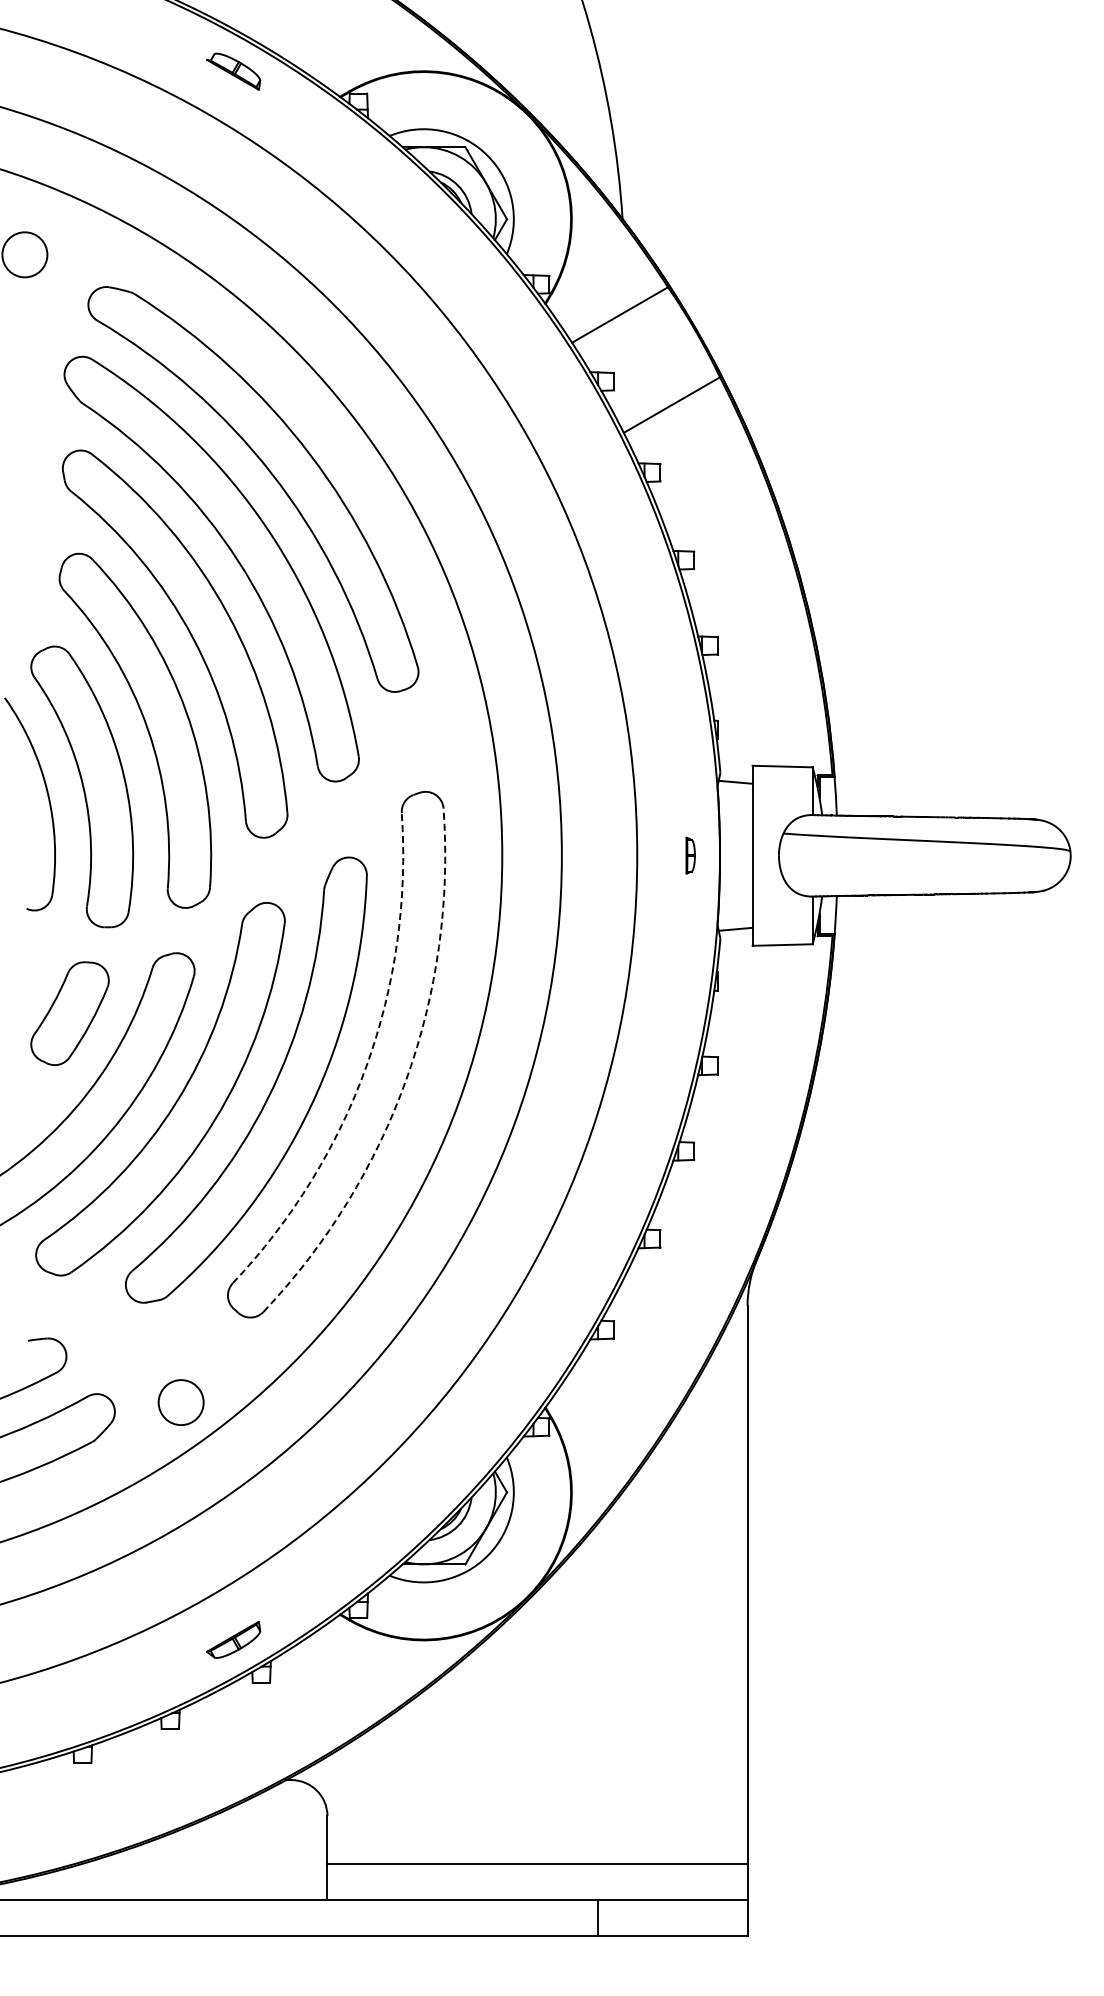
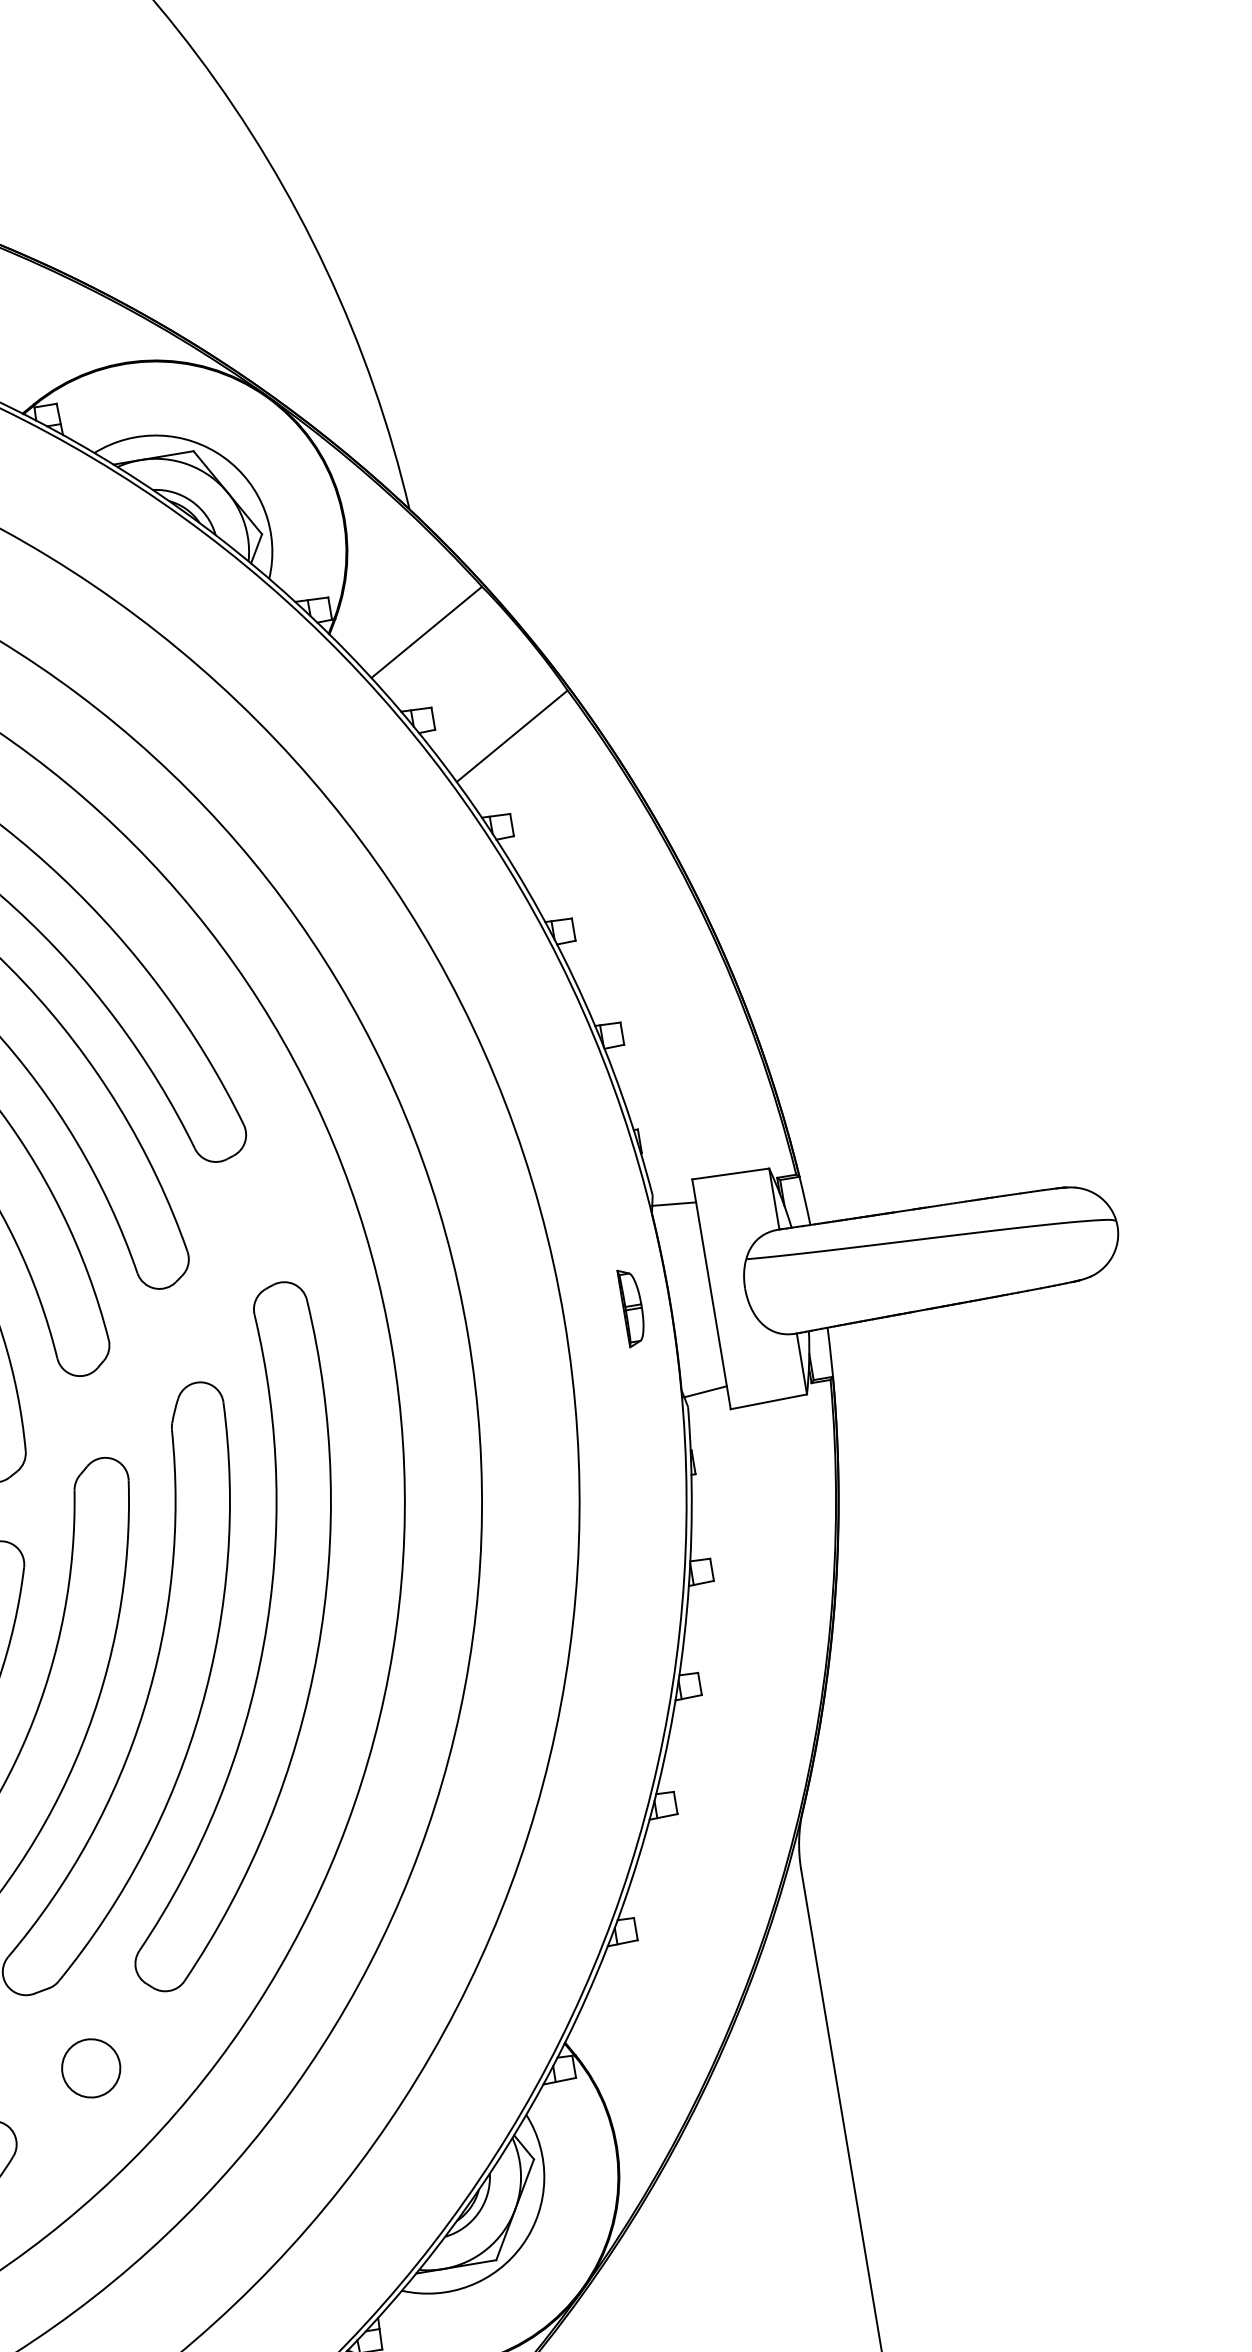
part: (690, 855) -> (632, 1307), size x1.67
arc: (366, 1065) -> (263, 1644), dashed -> solid
arc: (406, 1079) -> (317, 1653), dashed -> solid
circle: (180, 1402) -> (90, 2068), moved

